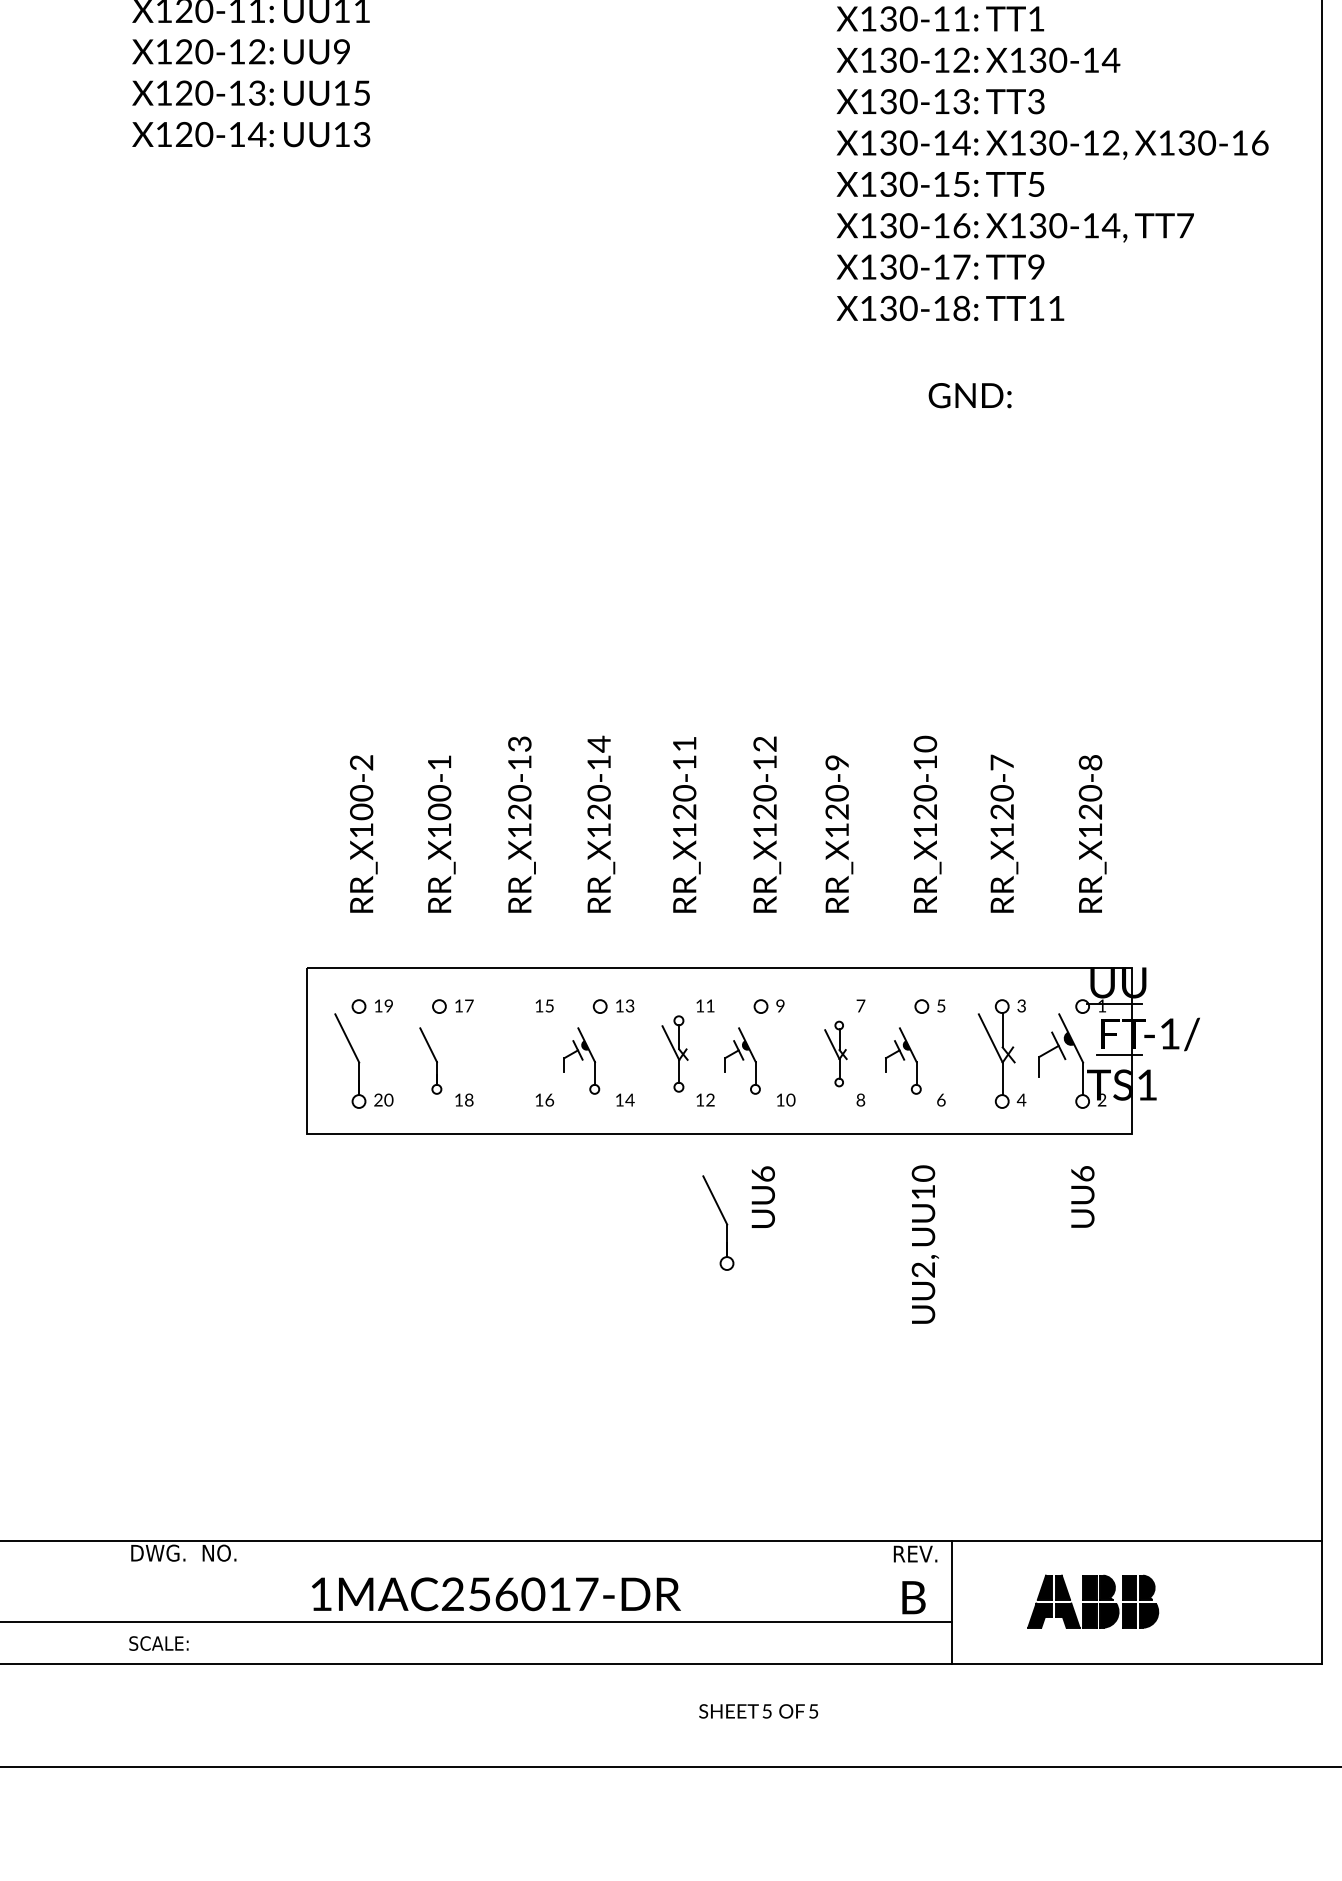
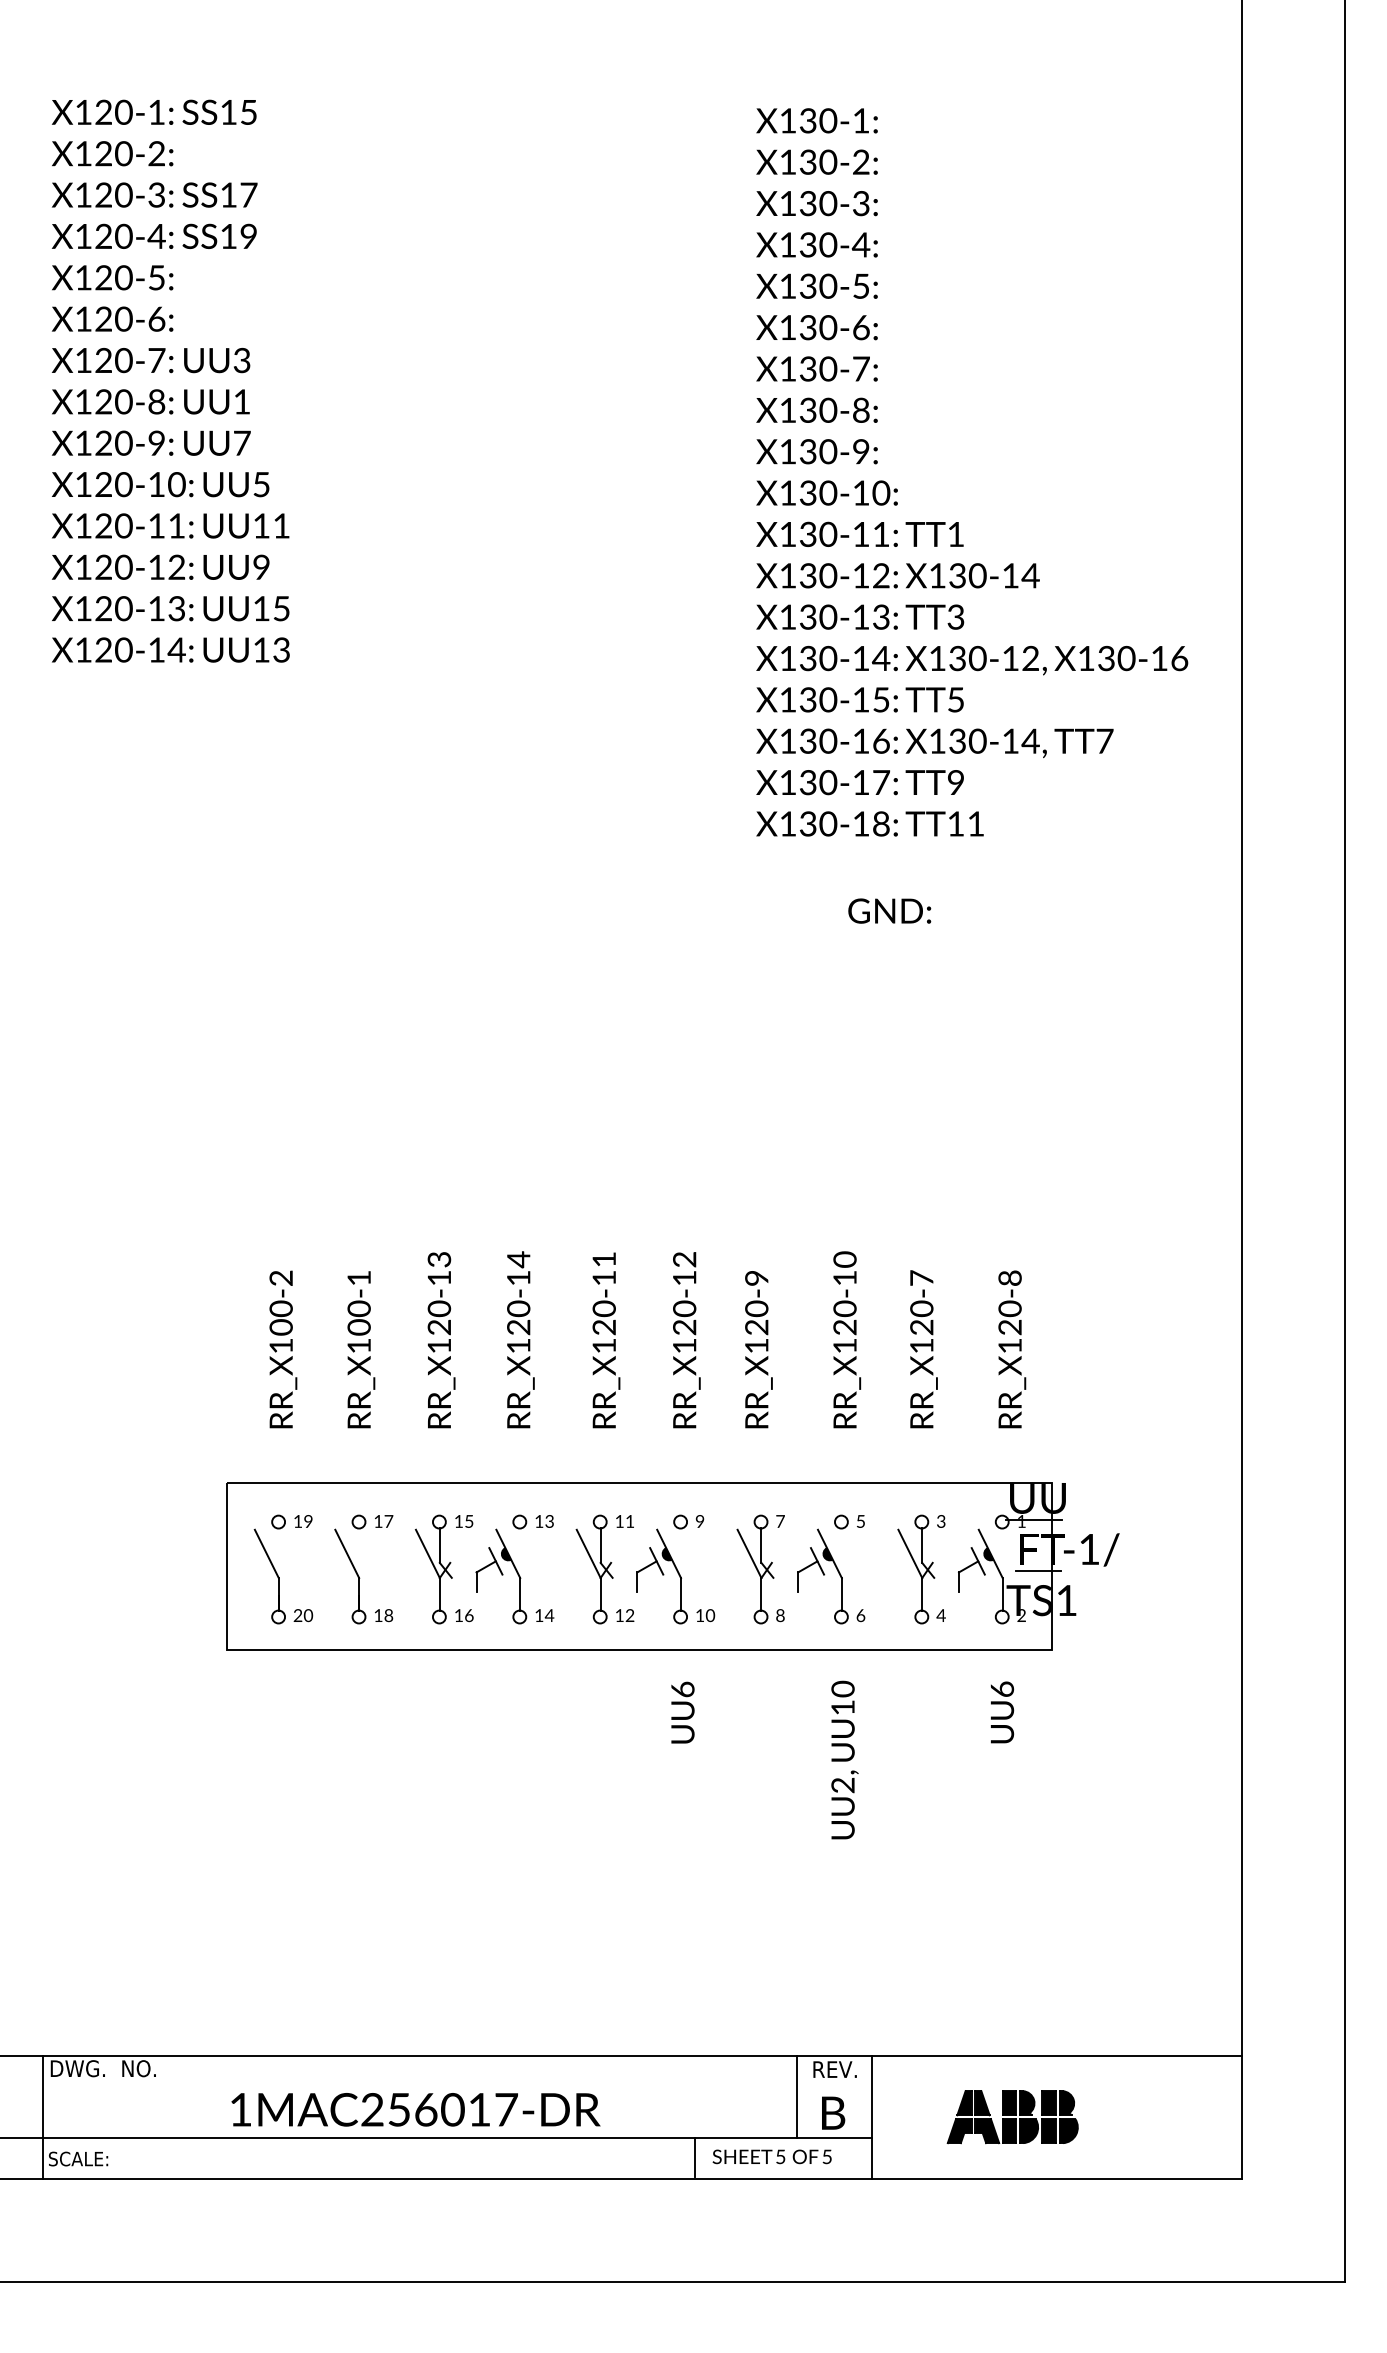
part: (513, 1054) -> (433, 1569), added
part: (674, 1054) -> (594, 1569), size x1.43
part: (835, 1054) -> (755, 1569), size x1.67
part: (430, 1061) -> (350, 1576), size x1.43
part: (581, 1061) -> (501, 1576), size x1.43
part: (741, 1061) -> (661, 1576), size x1.43
part: (902, 1061) -> (822, 1576), size x1.43
part: (723, 1220) -> (643, 1735), removed
line: (876, 1581) -> (796, 2096), added
line: (123, 1602) -> (43, 2117), added
line: (774, 1642) -> (694, 2157), added
text: (757, 1711) -> (771, 2156), moved

